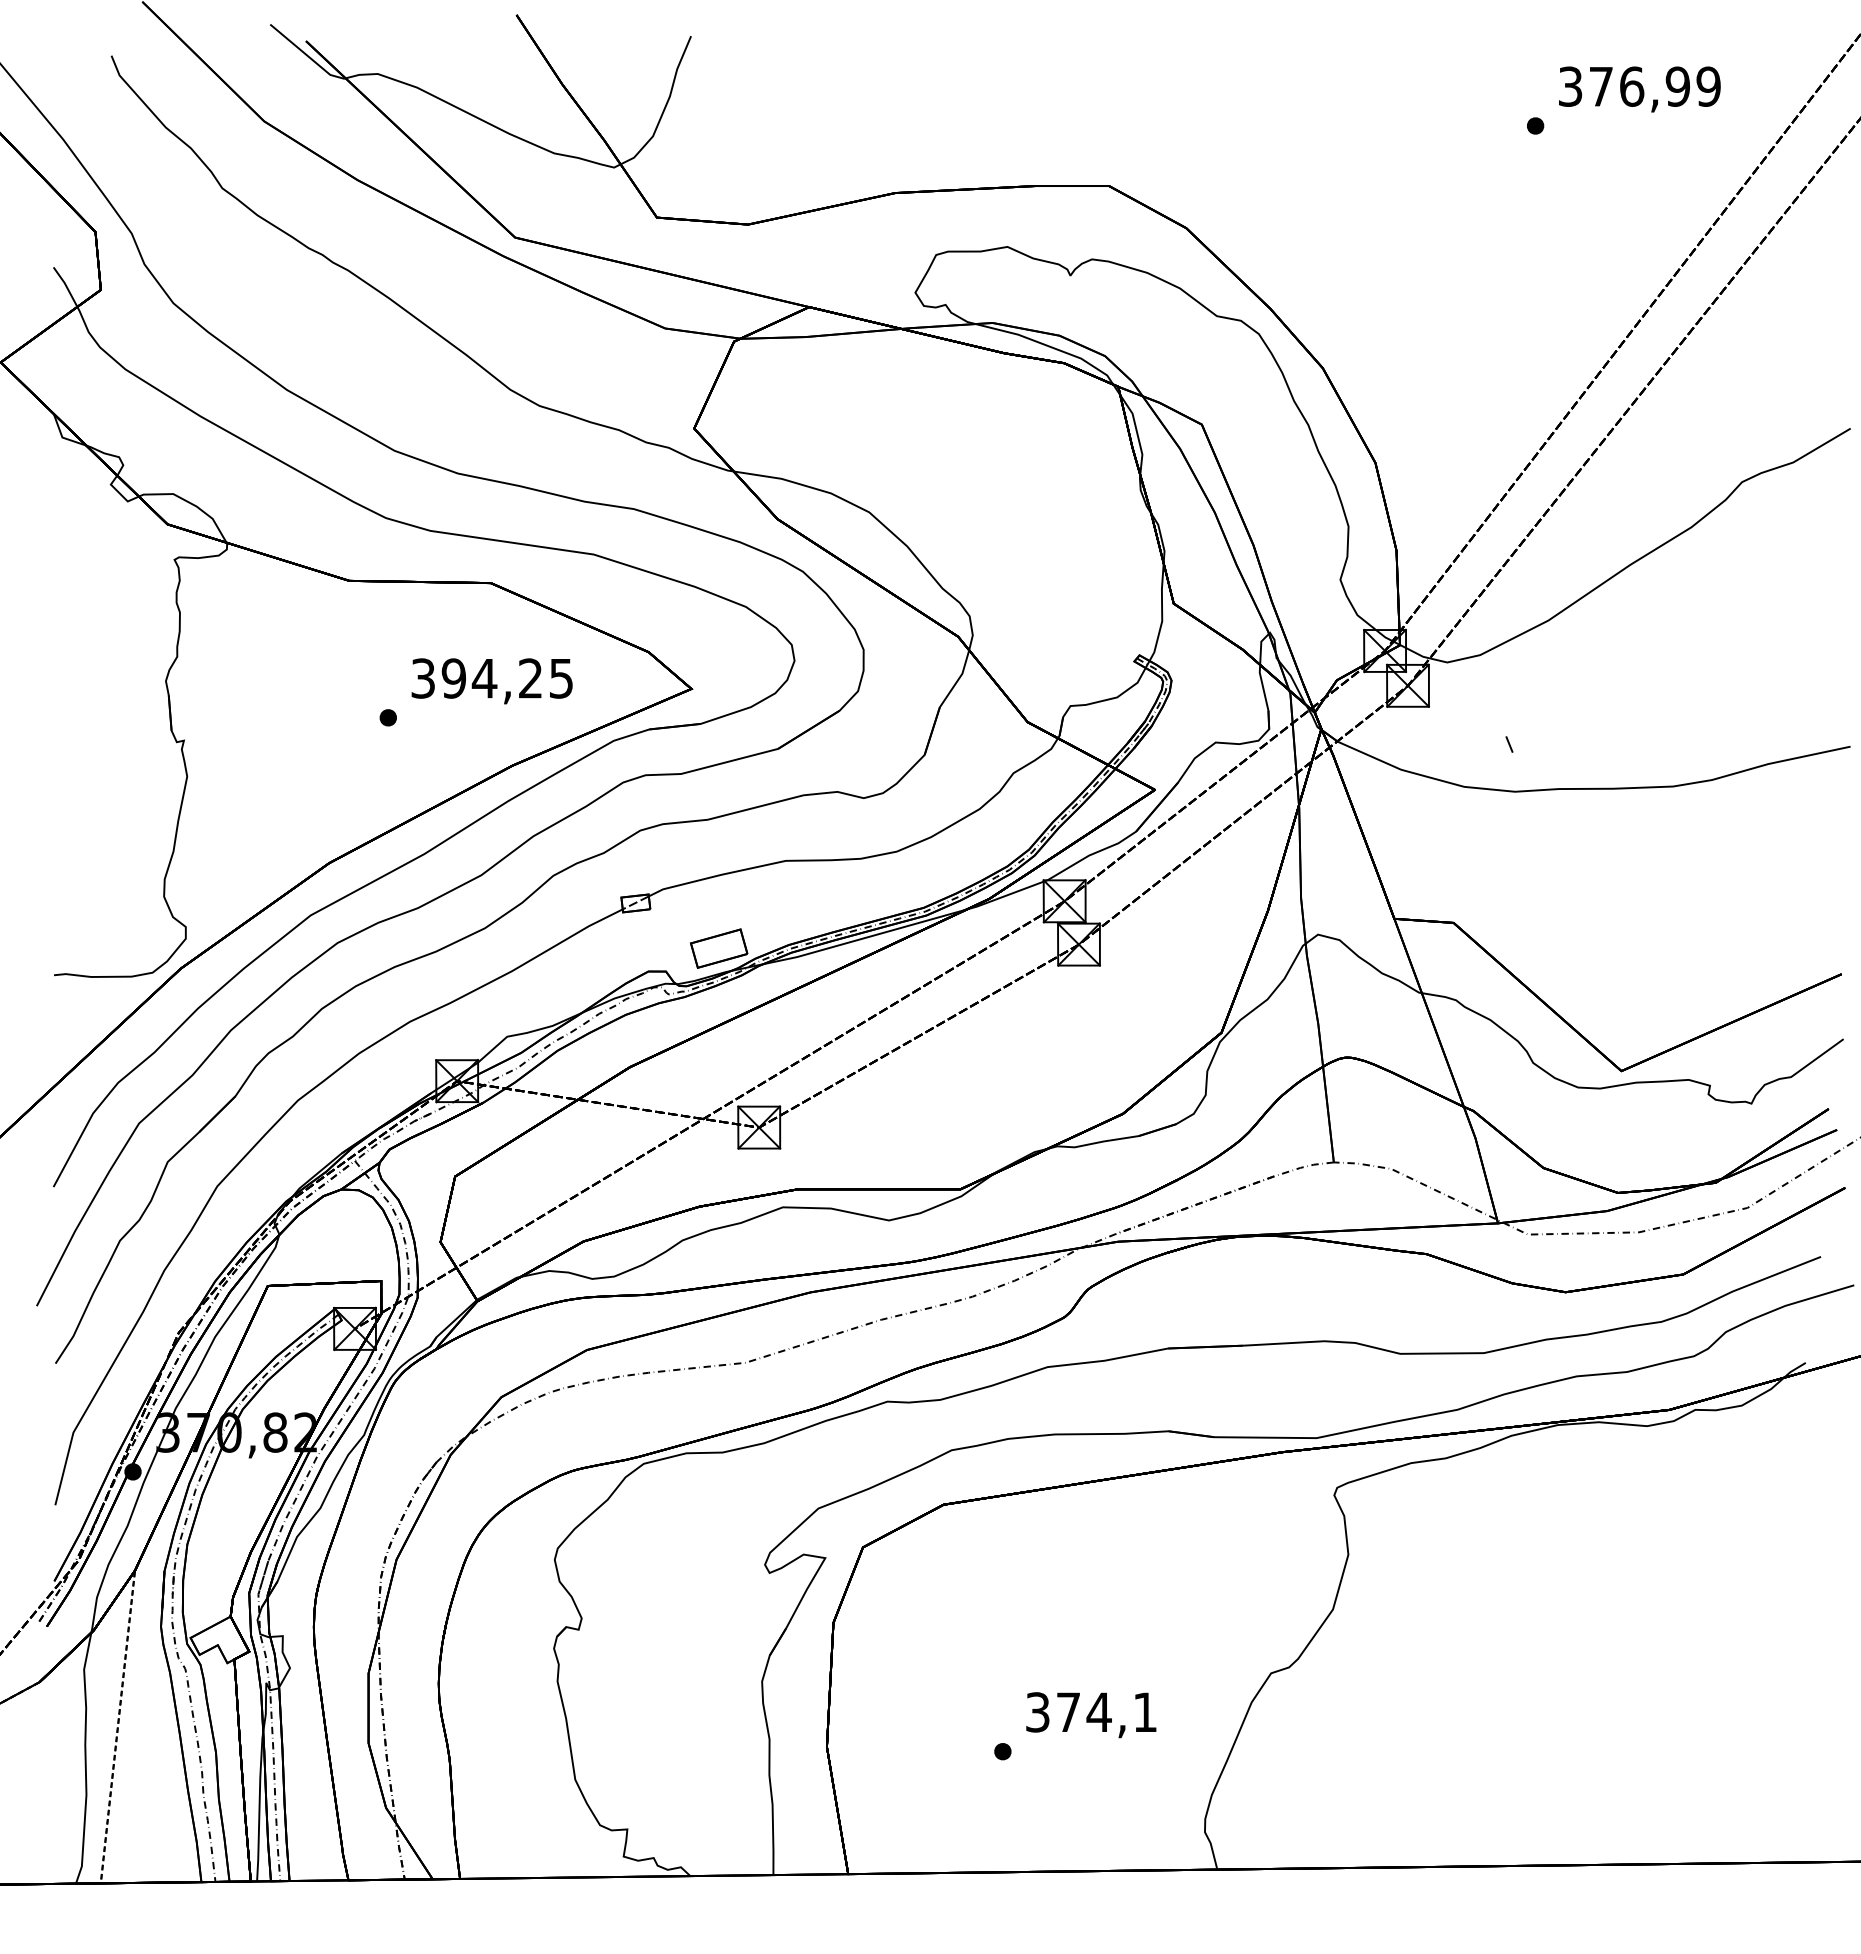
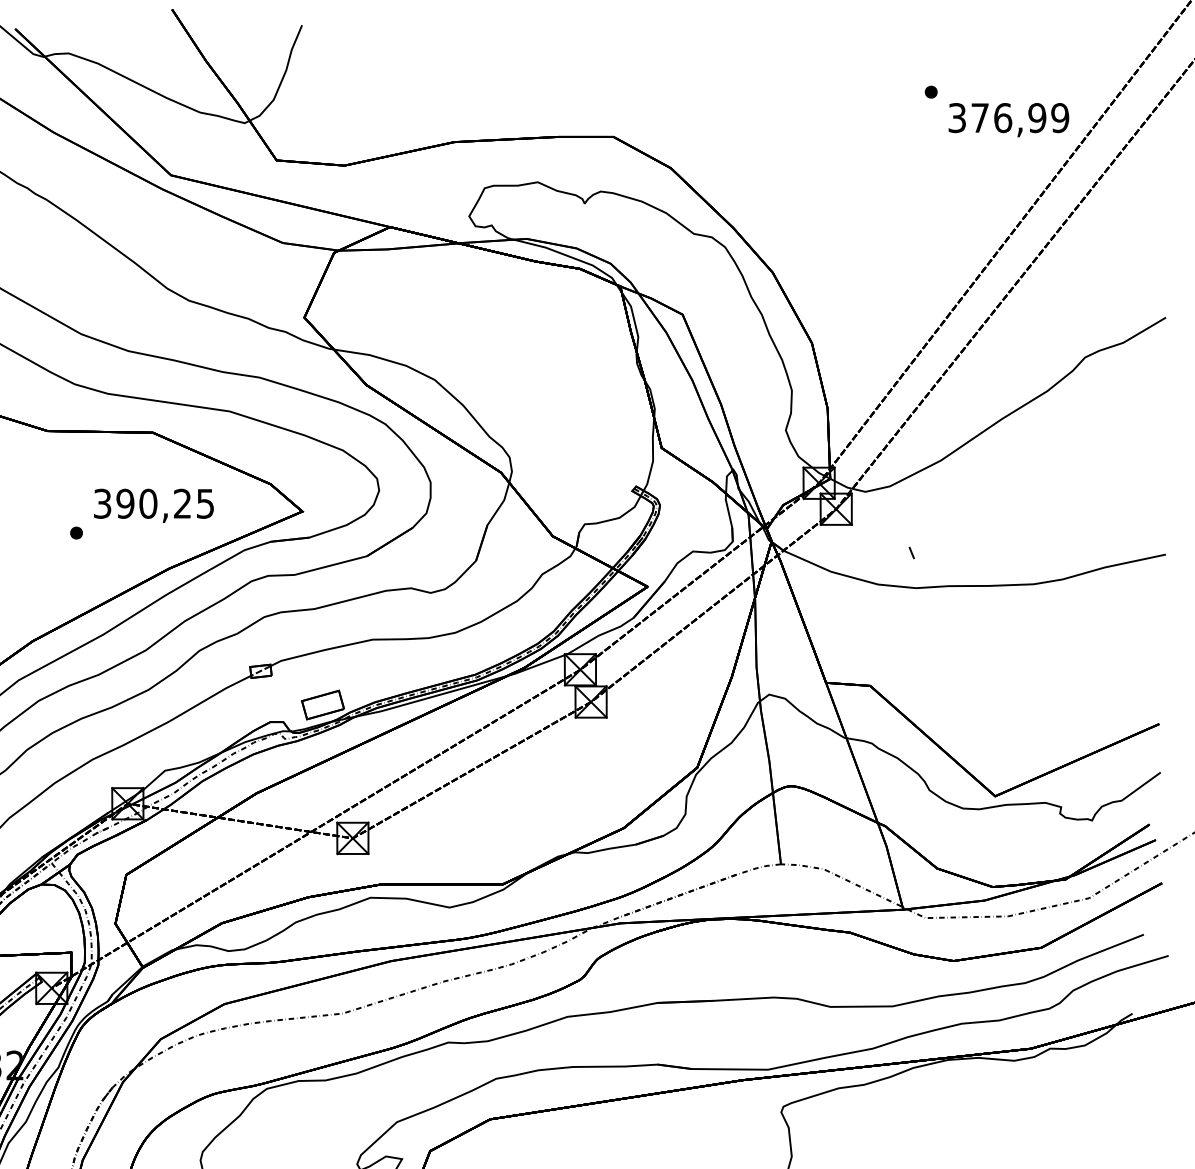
text: (1639, 89) -> (1008, 120), moved
text: (484, 678) -> (148, 503), 394,25 -> 390,25

